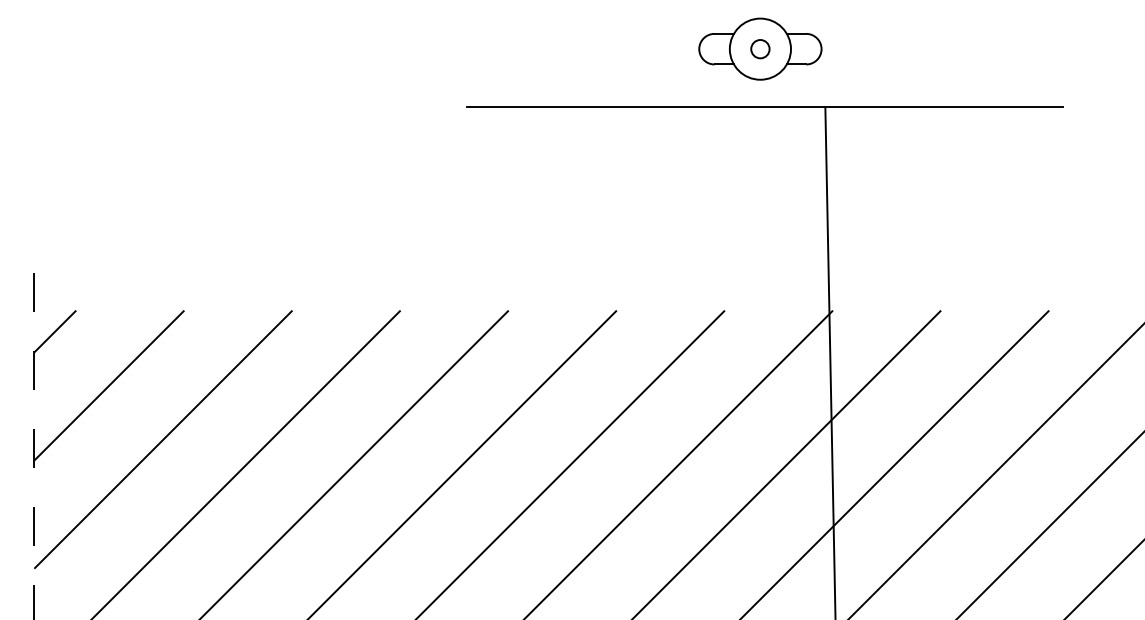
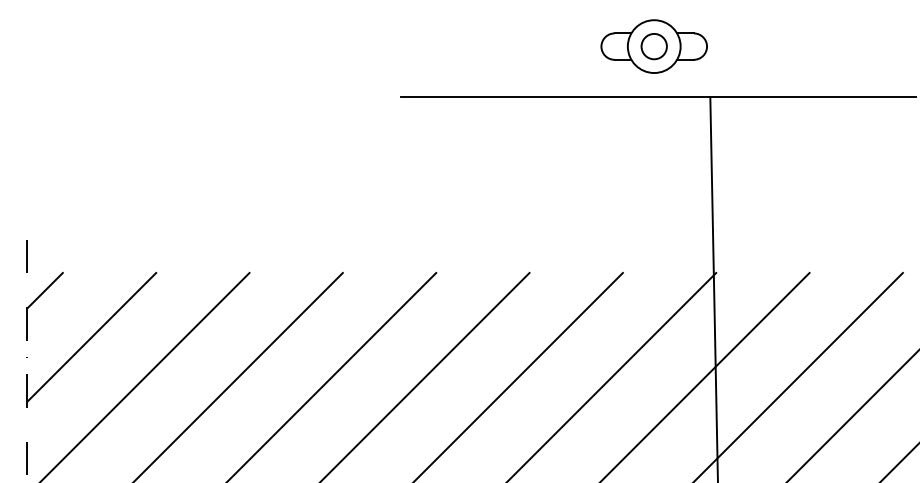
circle: (760, 49) -> (654, 46), size x1.6

